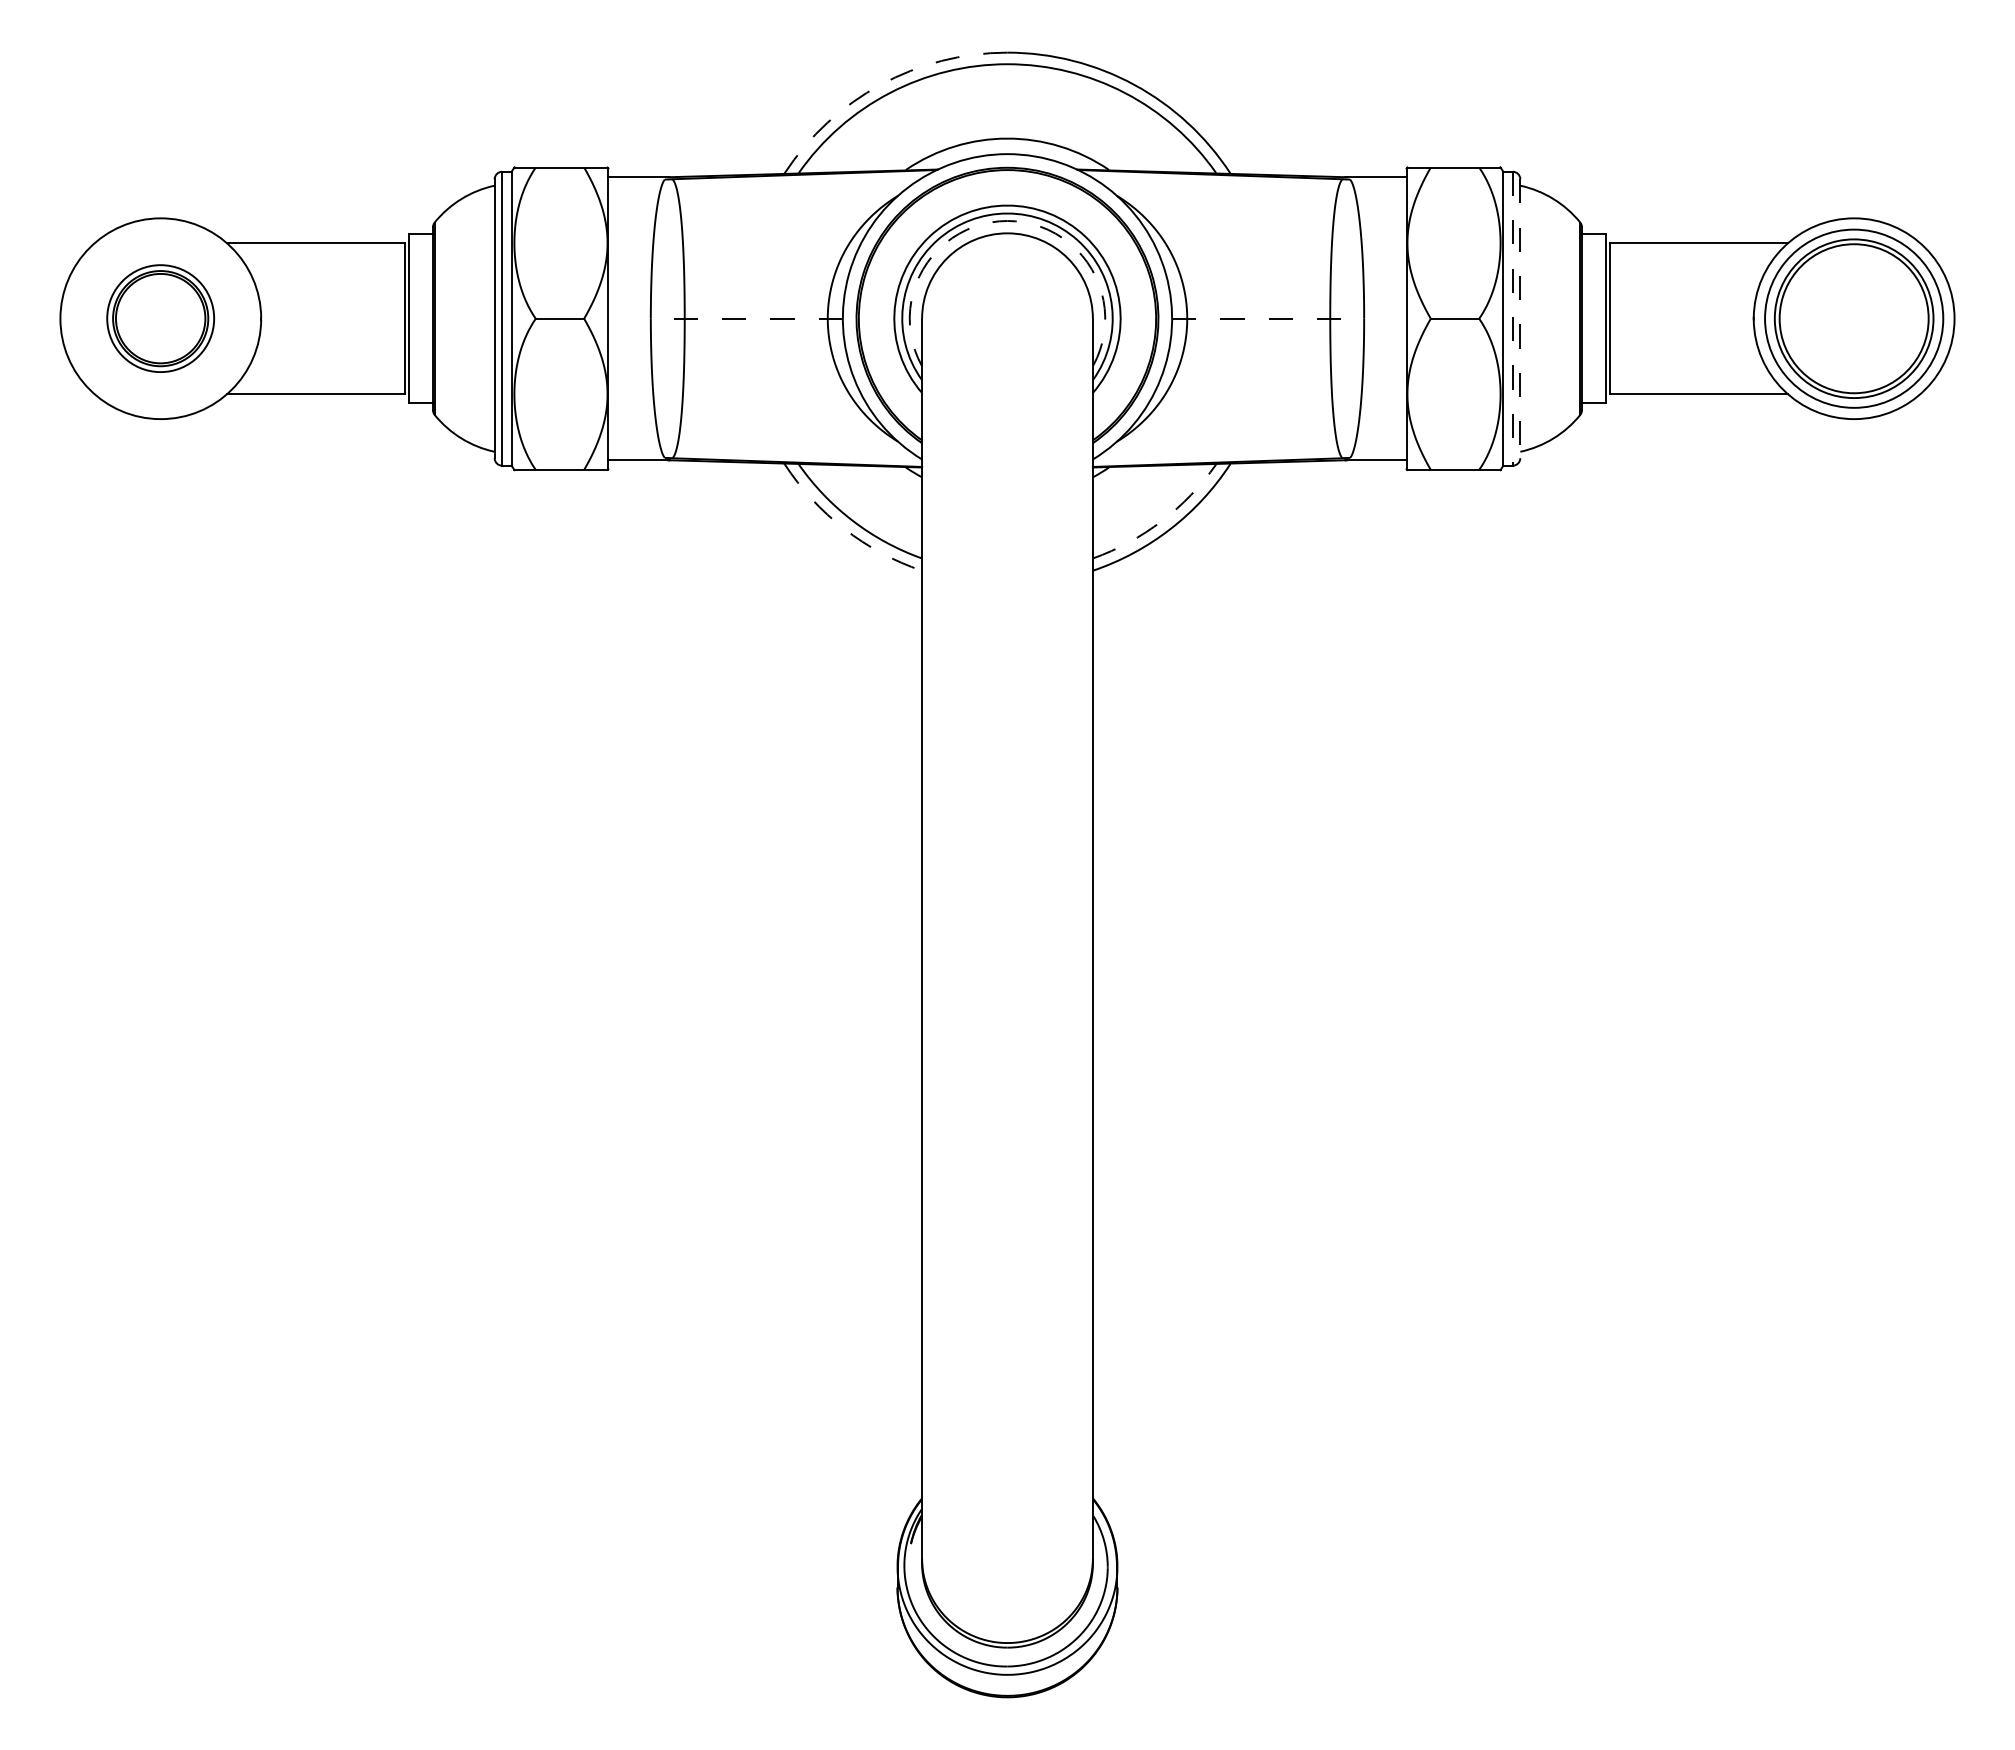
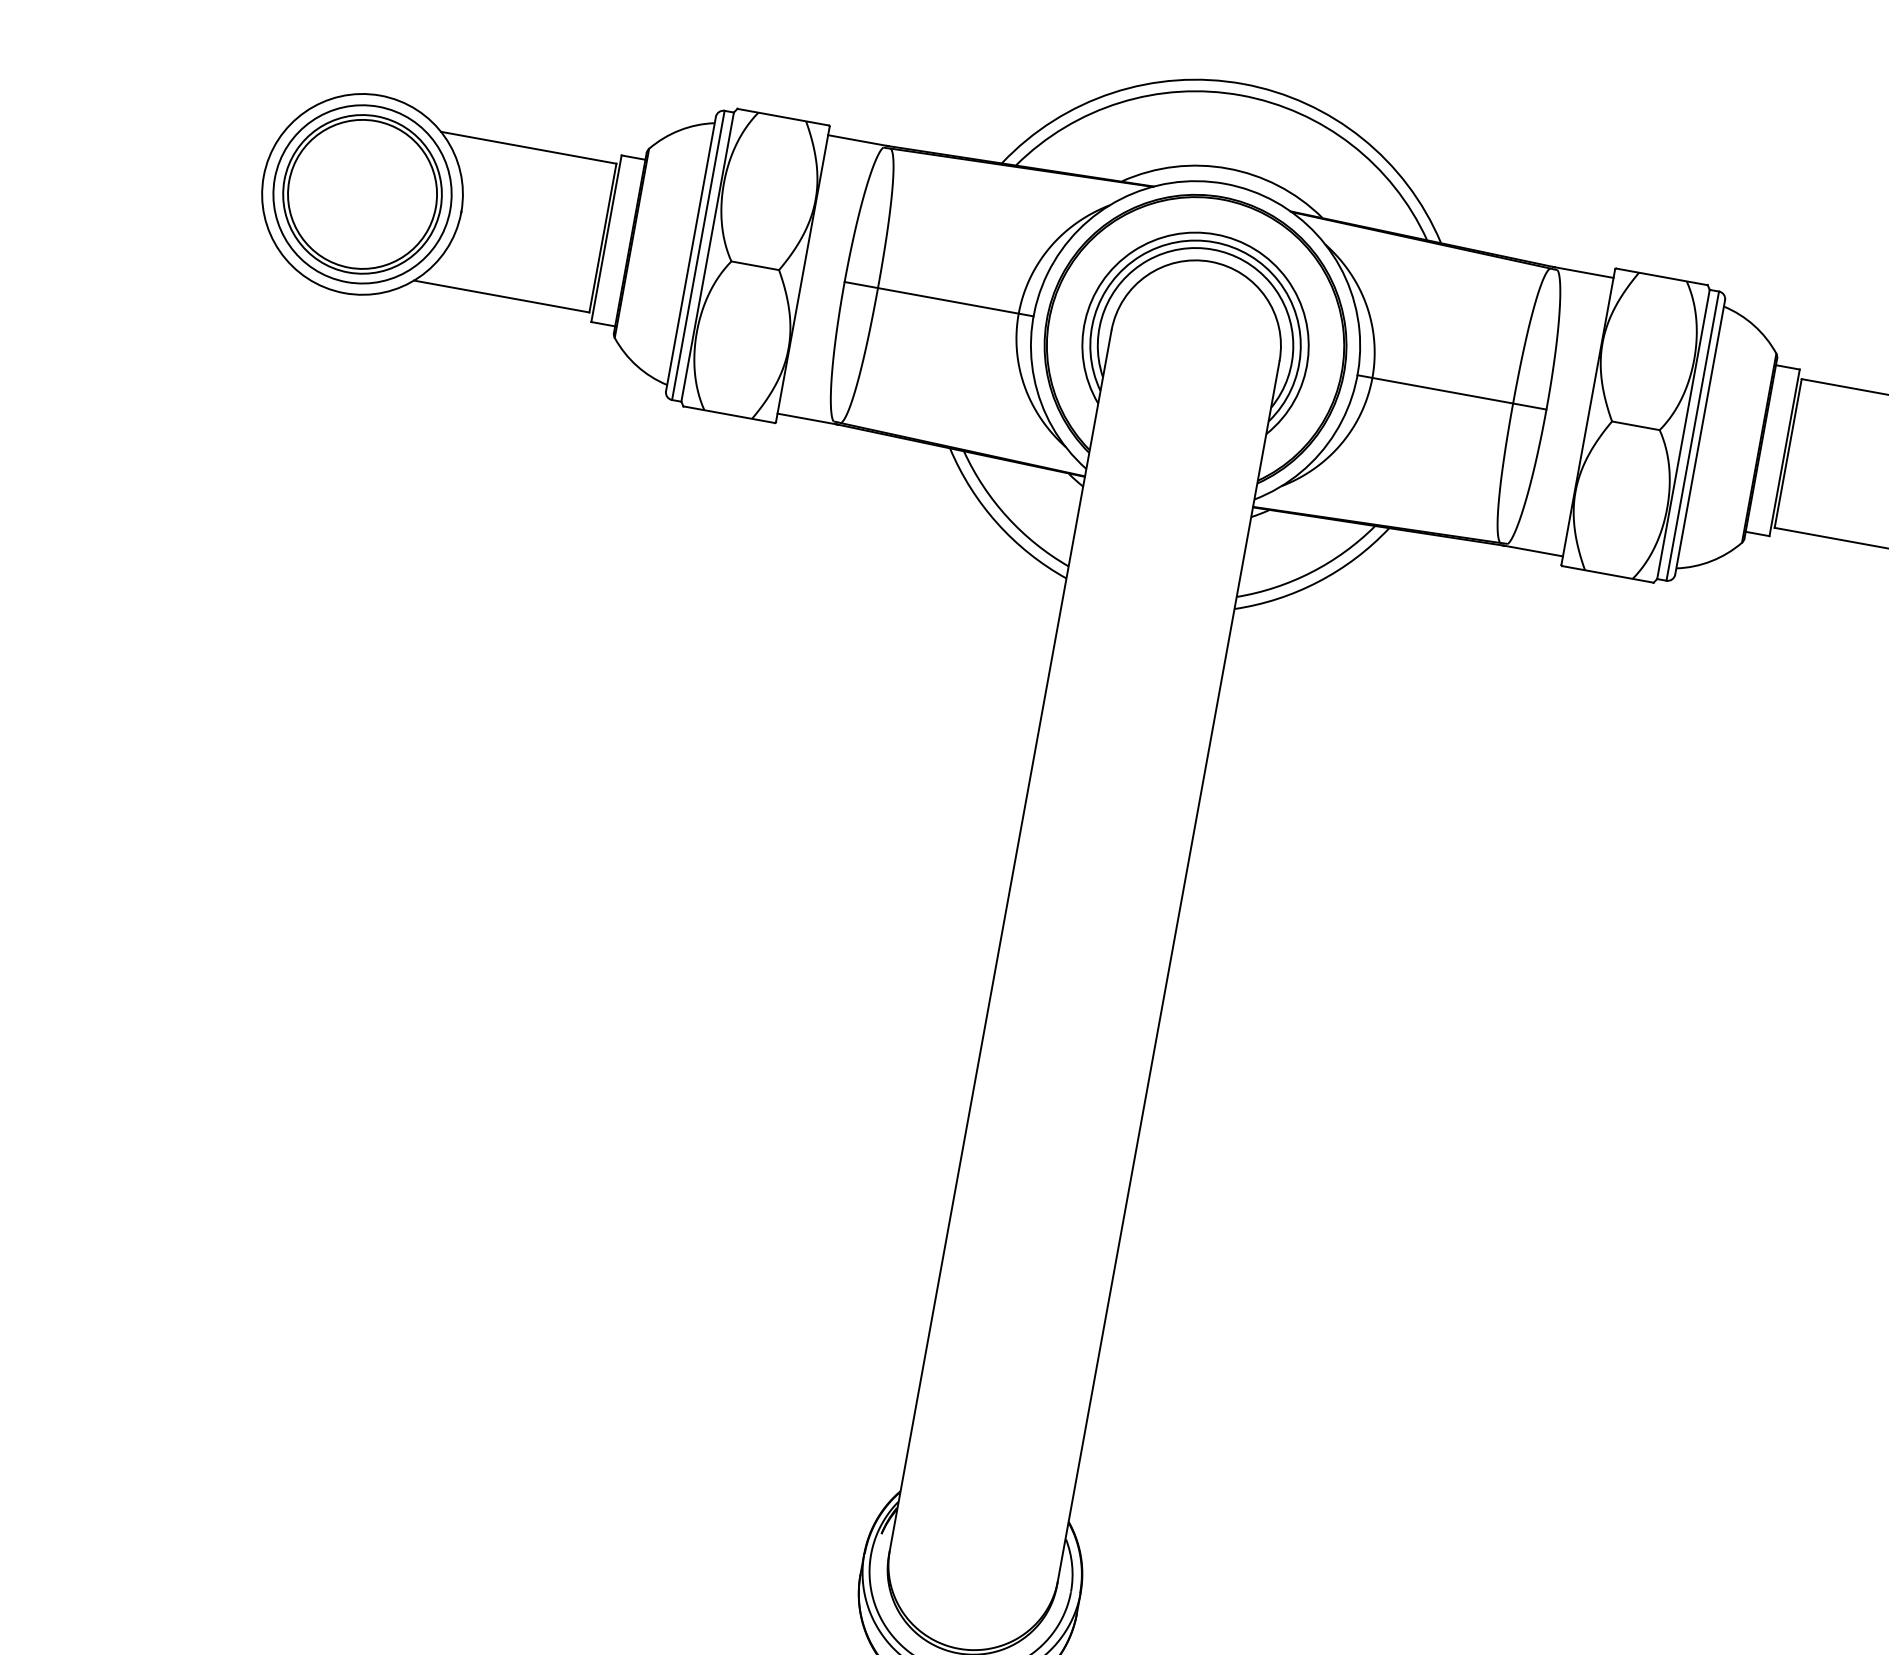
arc: (880, 84) -> (1112, 92), dashed -> solid
arc: (1007, 220) -> (1213, 249), dashed -> solid
part: (160, 318) -> (362, 194), size x1.67
line: (746, 318) -> (938, 298), dashed -> solid
line: (1268, 318) -> (1452, 392), dashed -> solid
line: (1512, 318) -> (1692, 435), dashed -> solid
line: (1520, 319) -> (1700, 438), dashed -> solid
arc: (1161, 521) -> (1310, 572), dashed -> solid
arc: (844, 528) -> (997, 523), dashed -> solid

